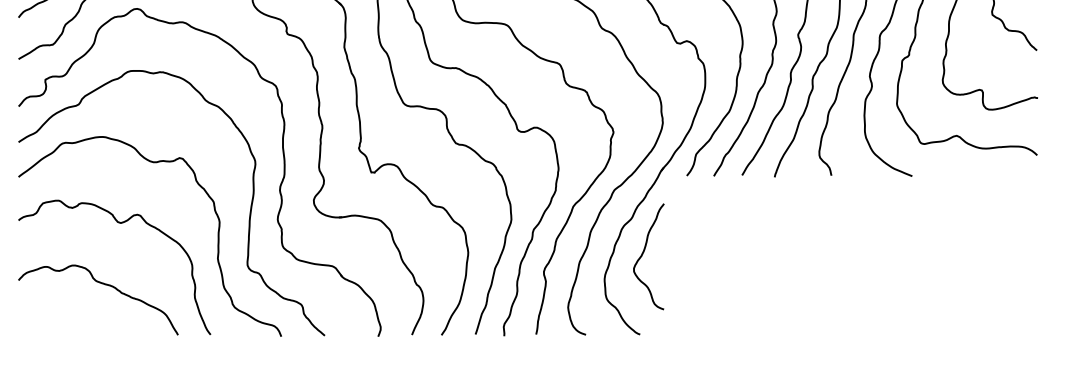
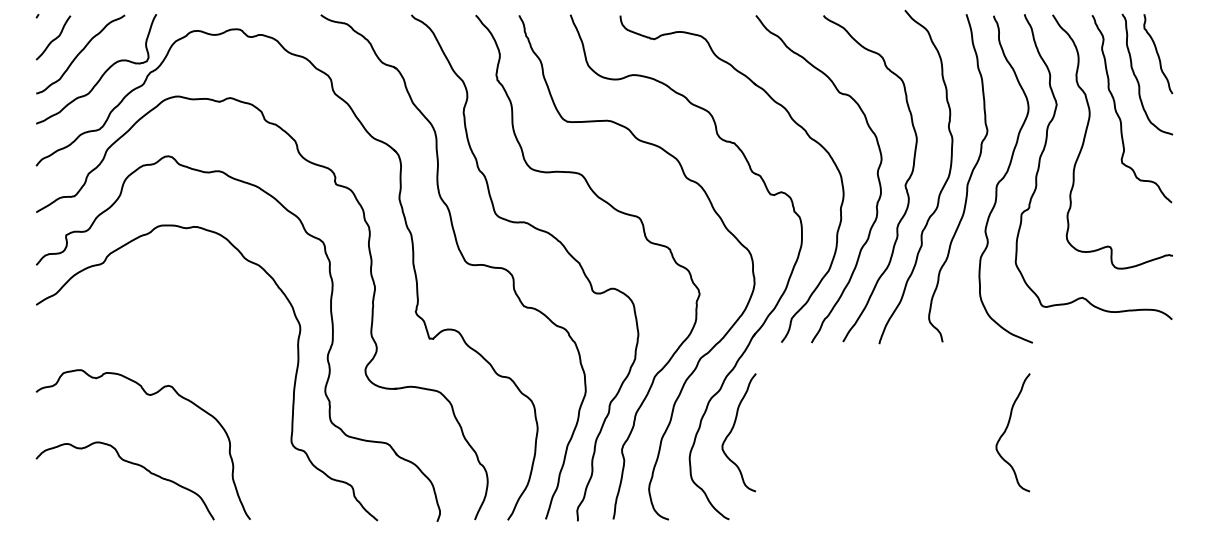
curve: (217, 235) -> (258, 409), removed
curve: (888, 254) -> (1006, 430), added

